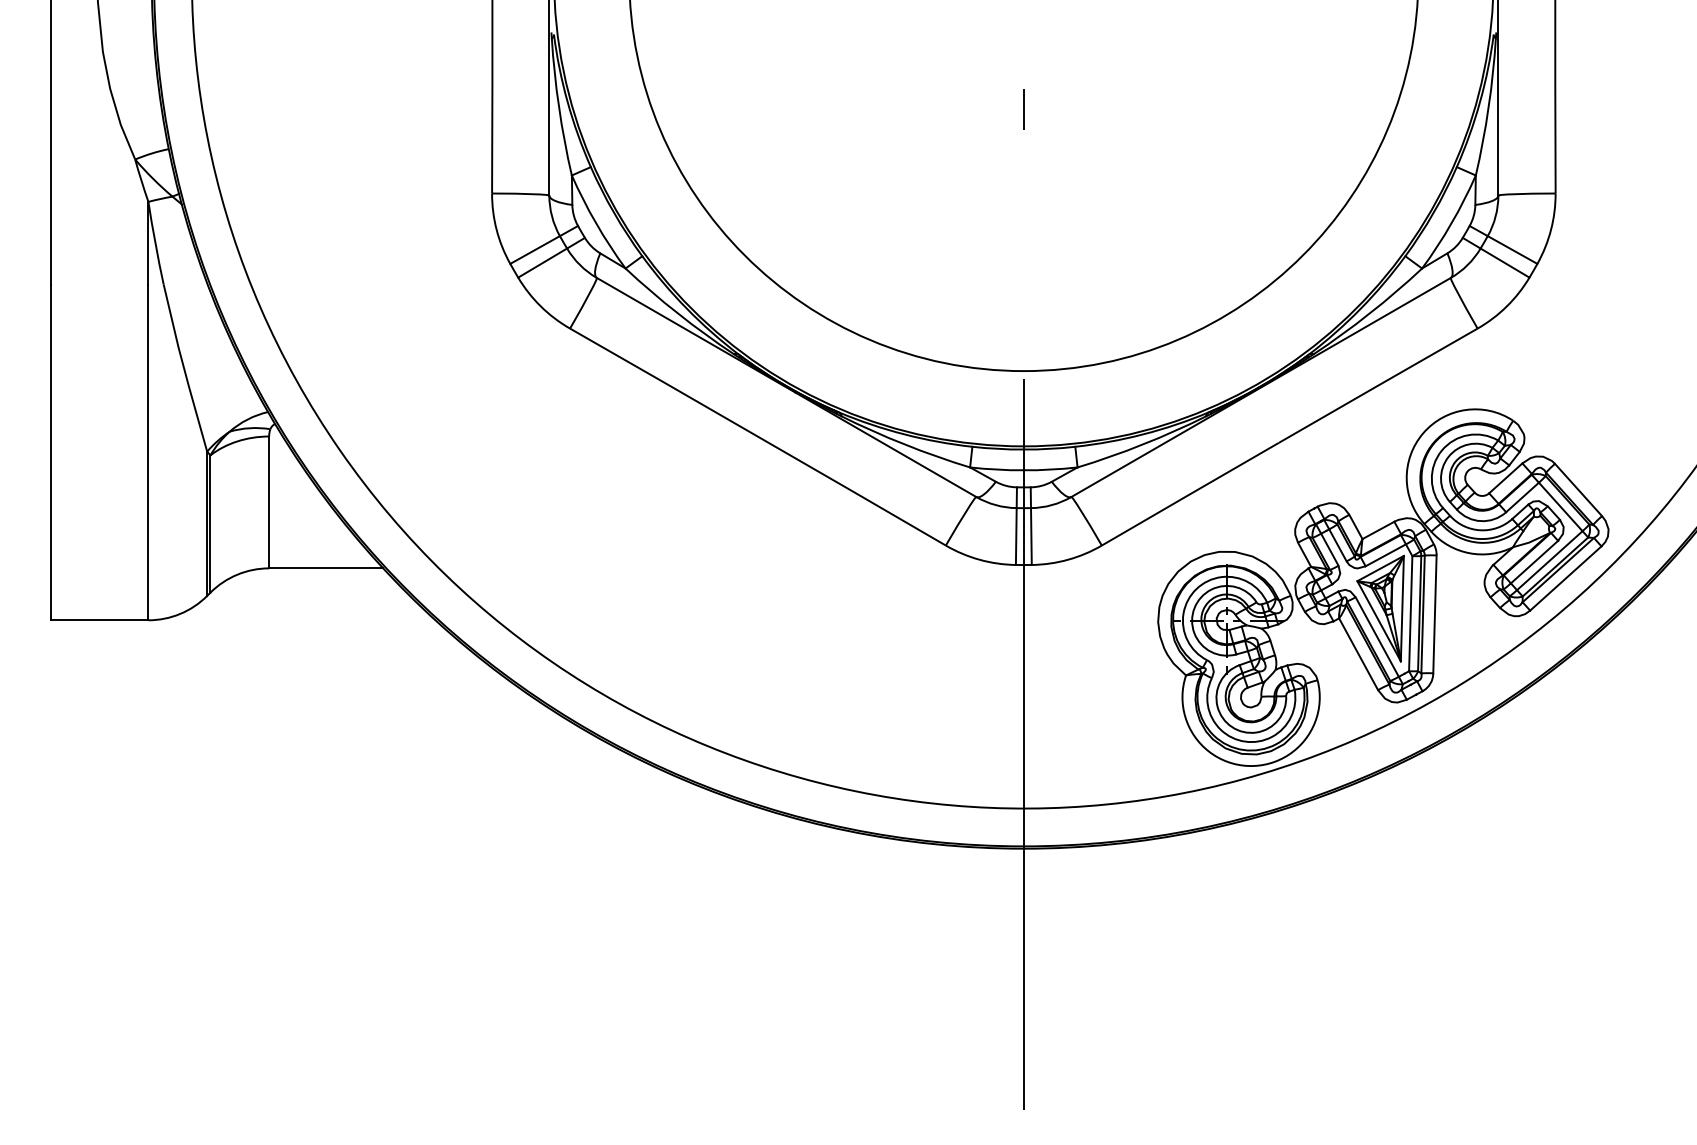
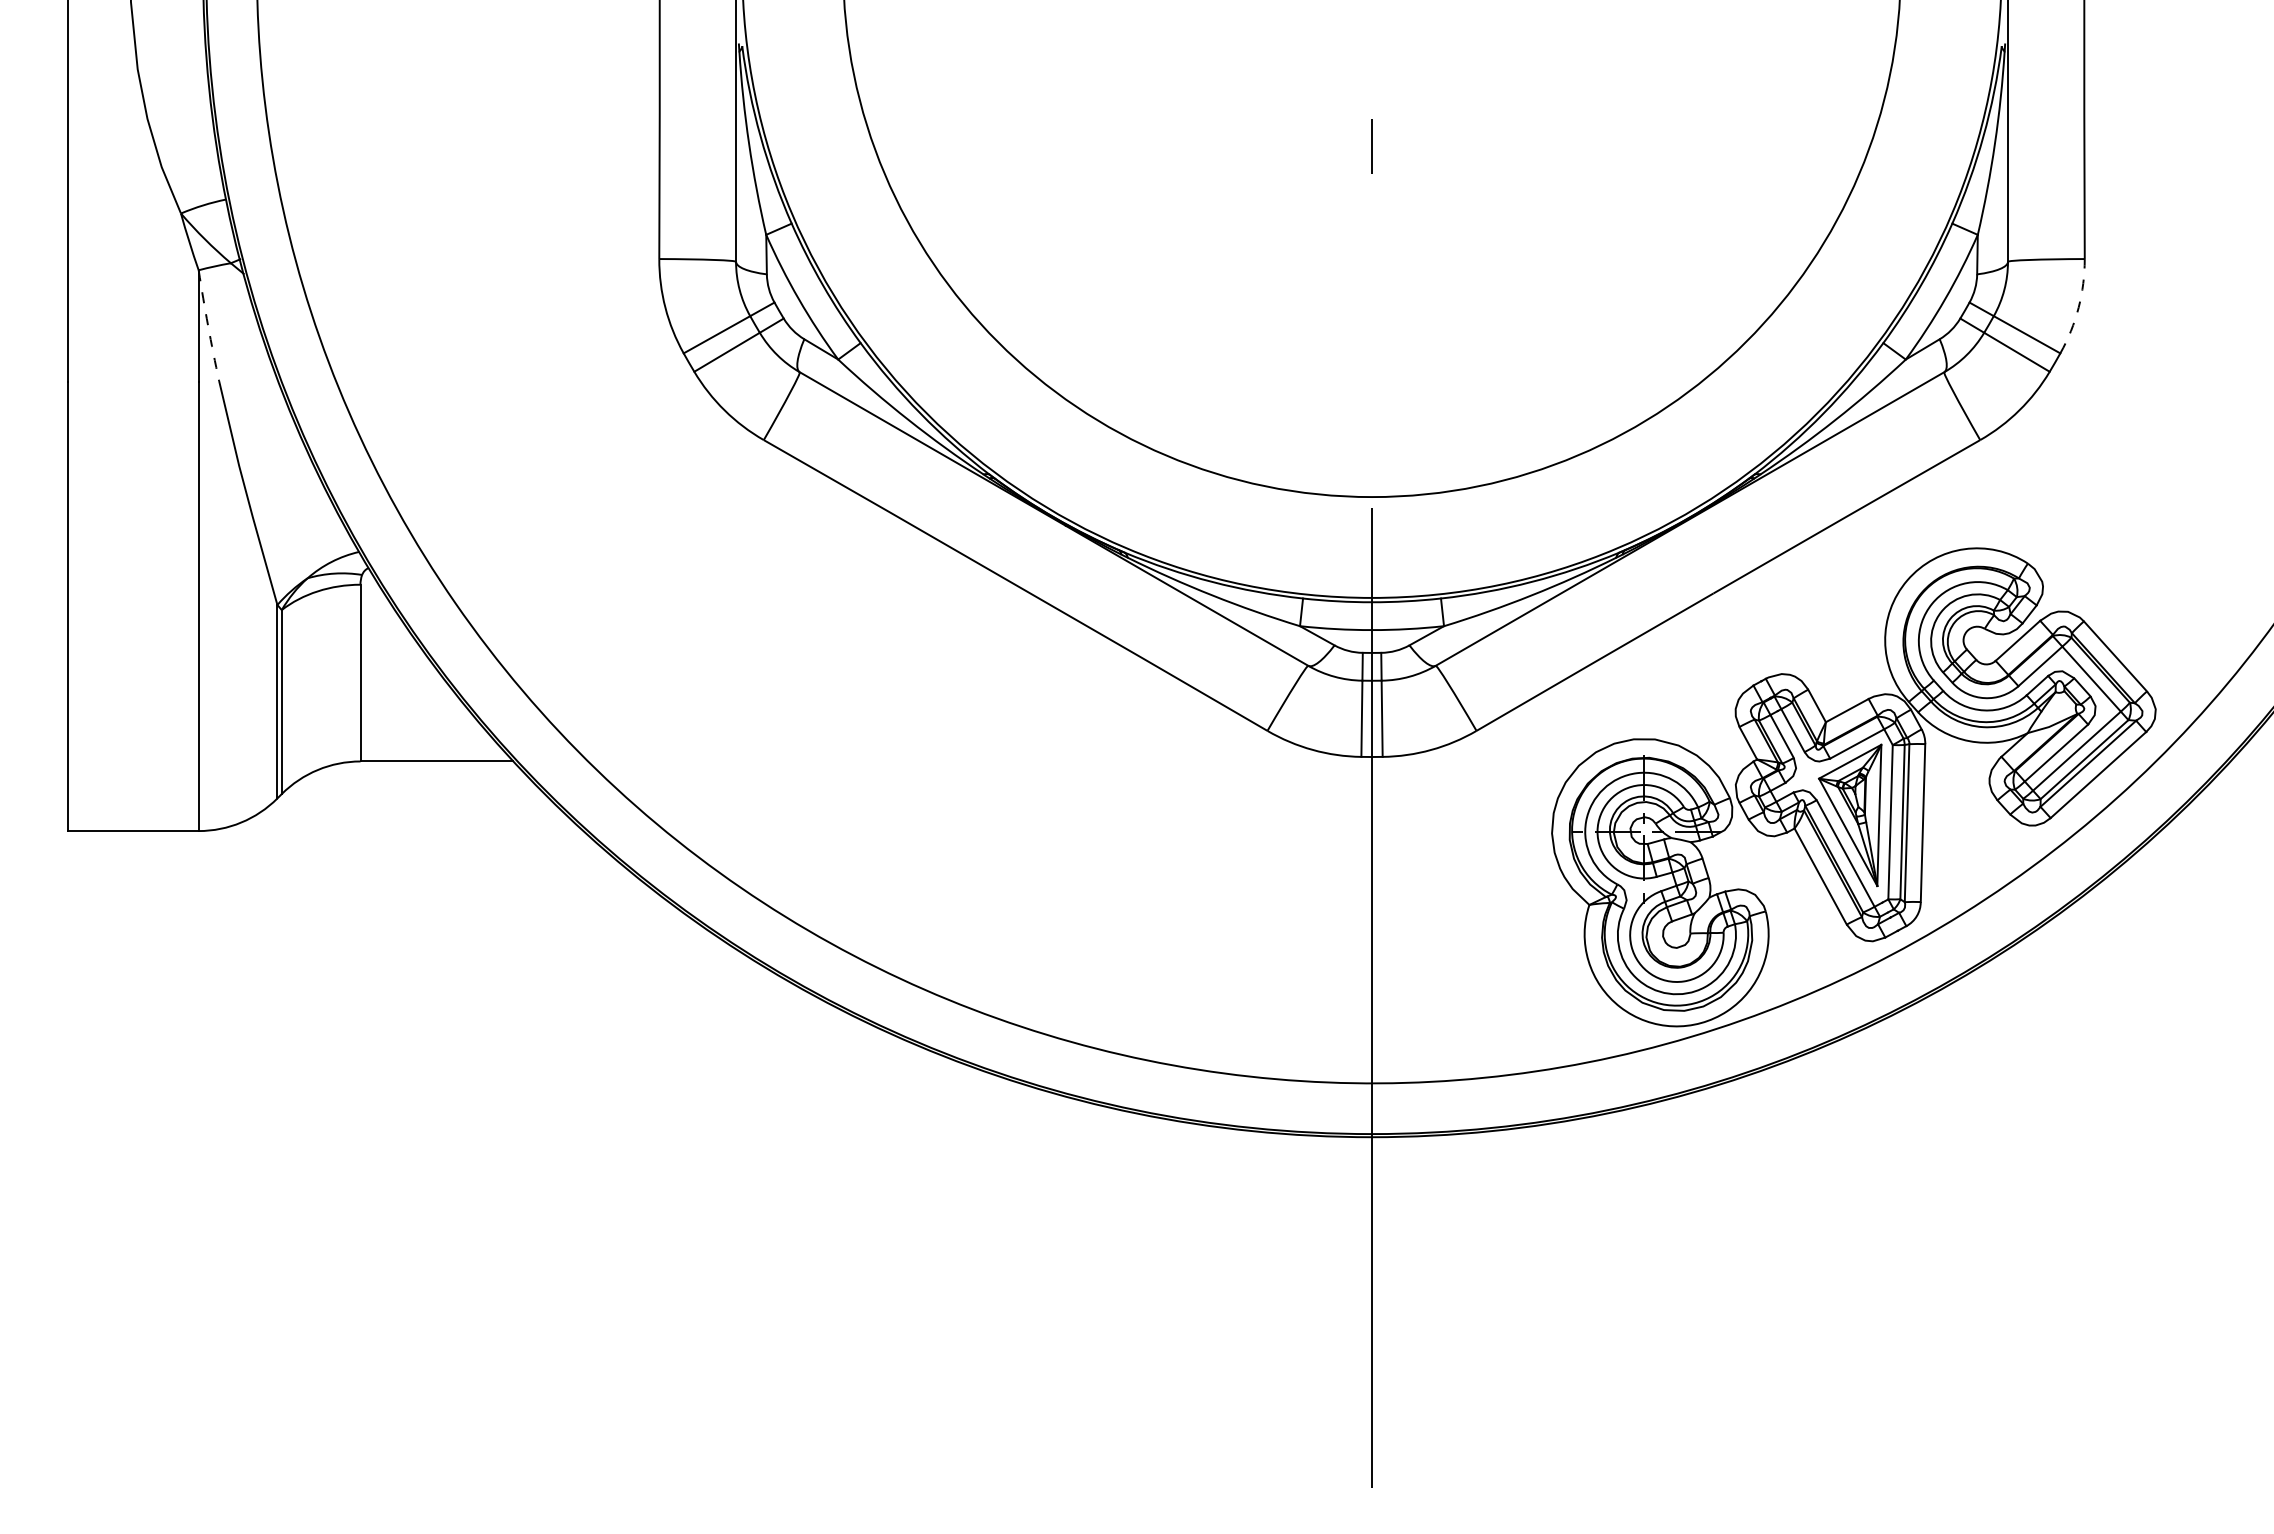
arc: (1550, 229) -> (2078, 307), solid -> dashed
arc: (155, 243) -> (208, 325), solid -> dashed

